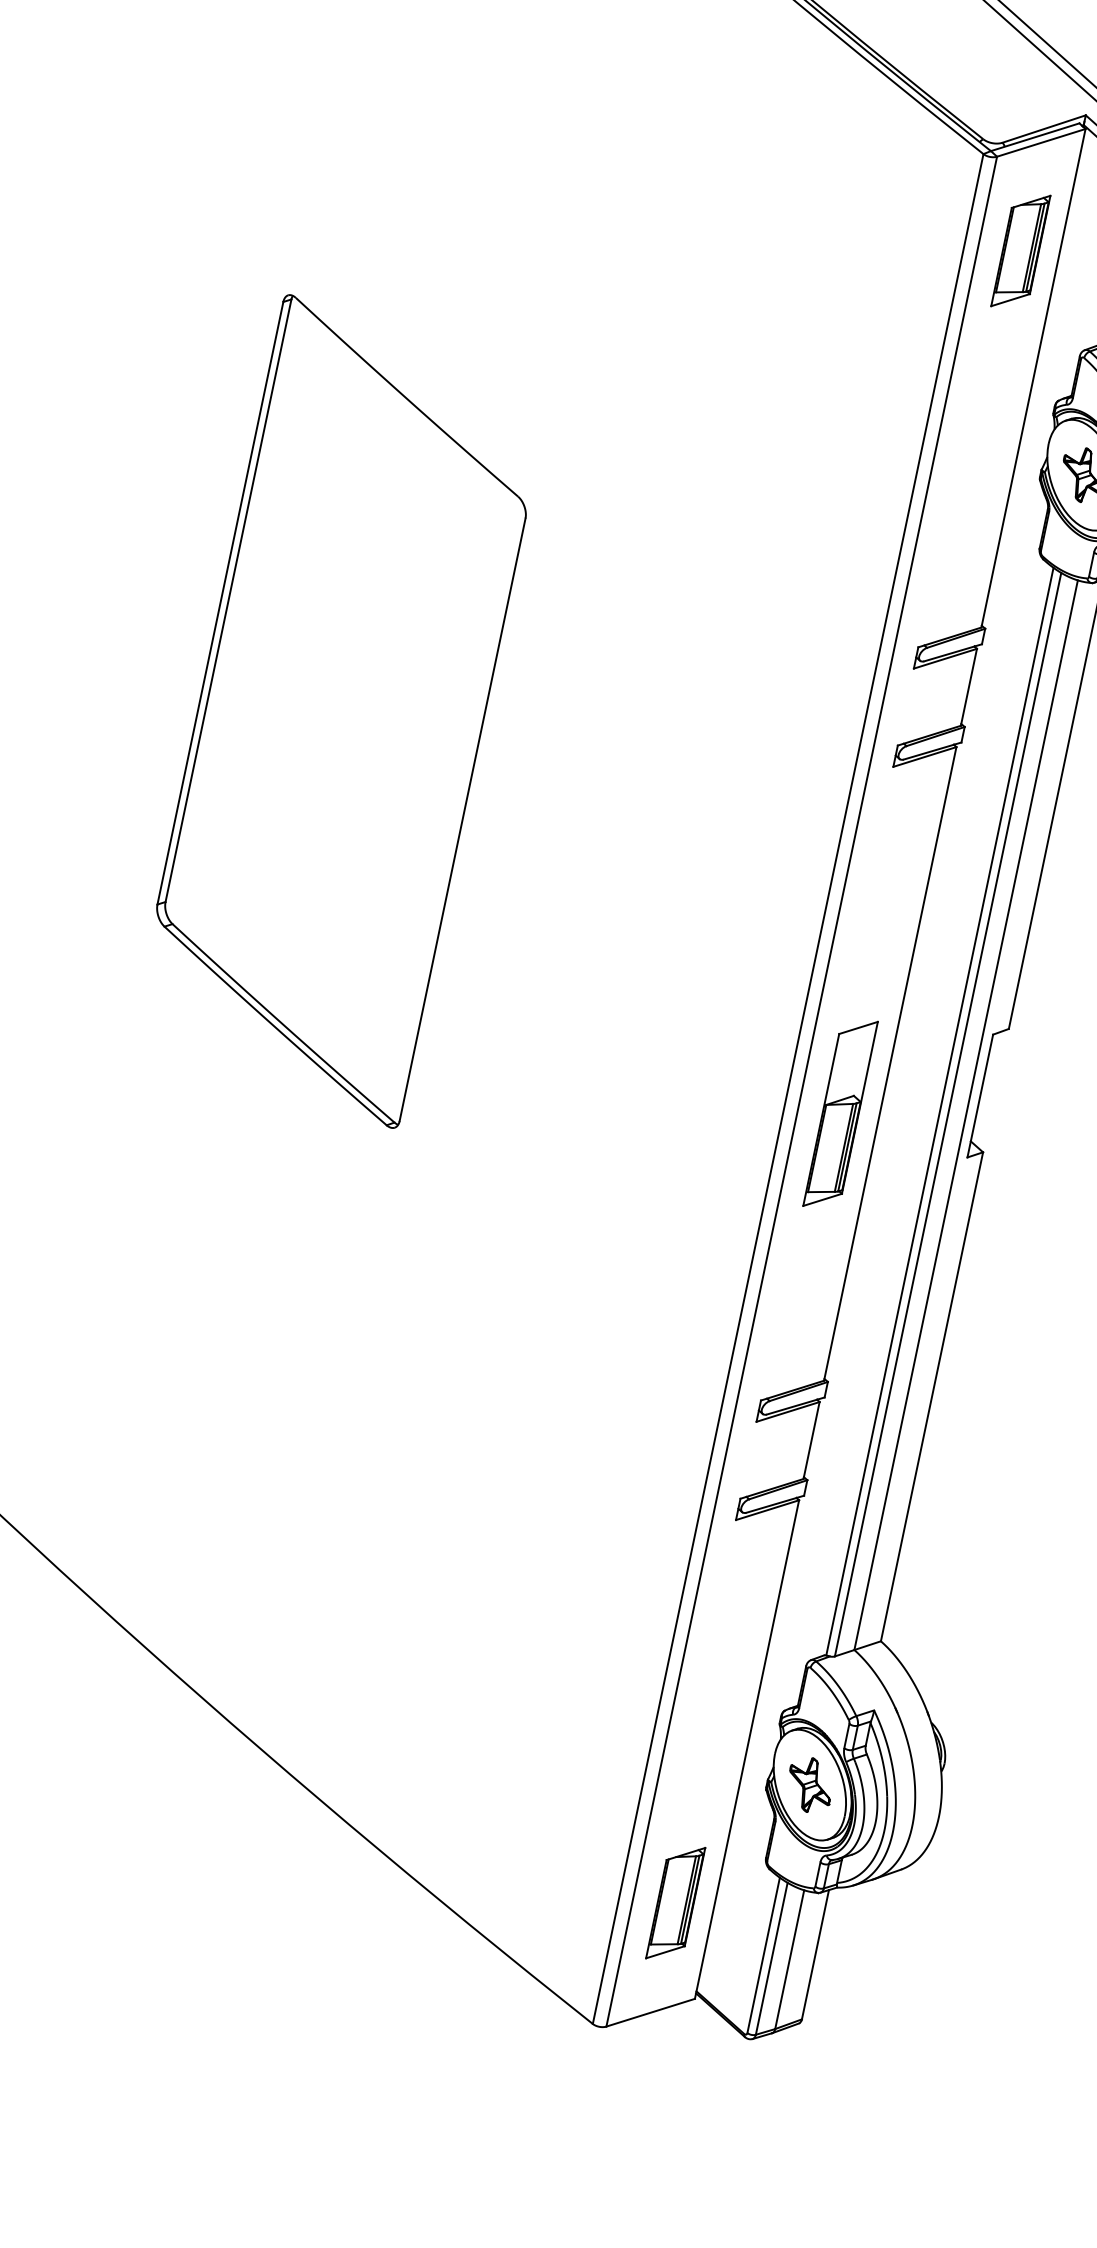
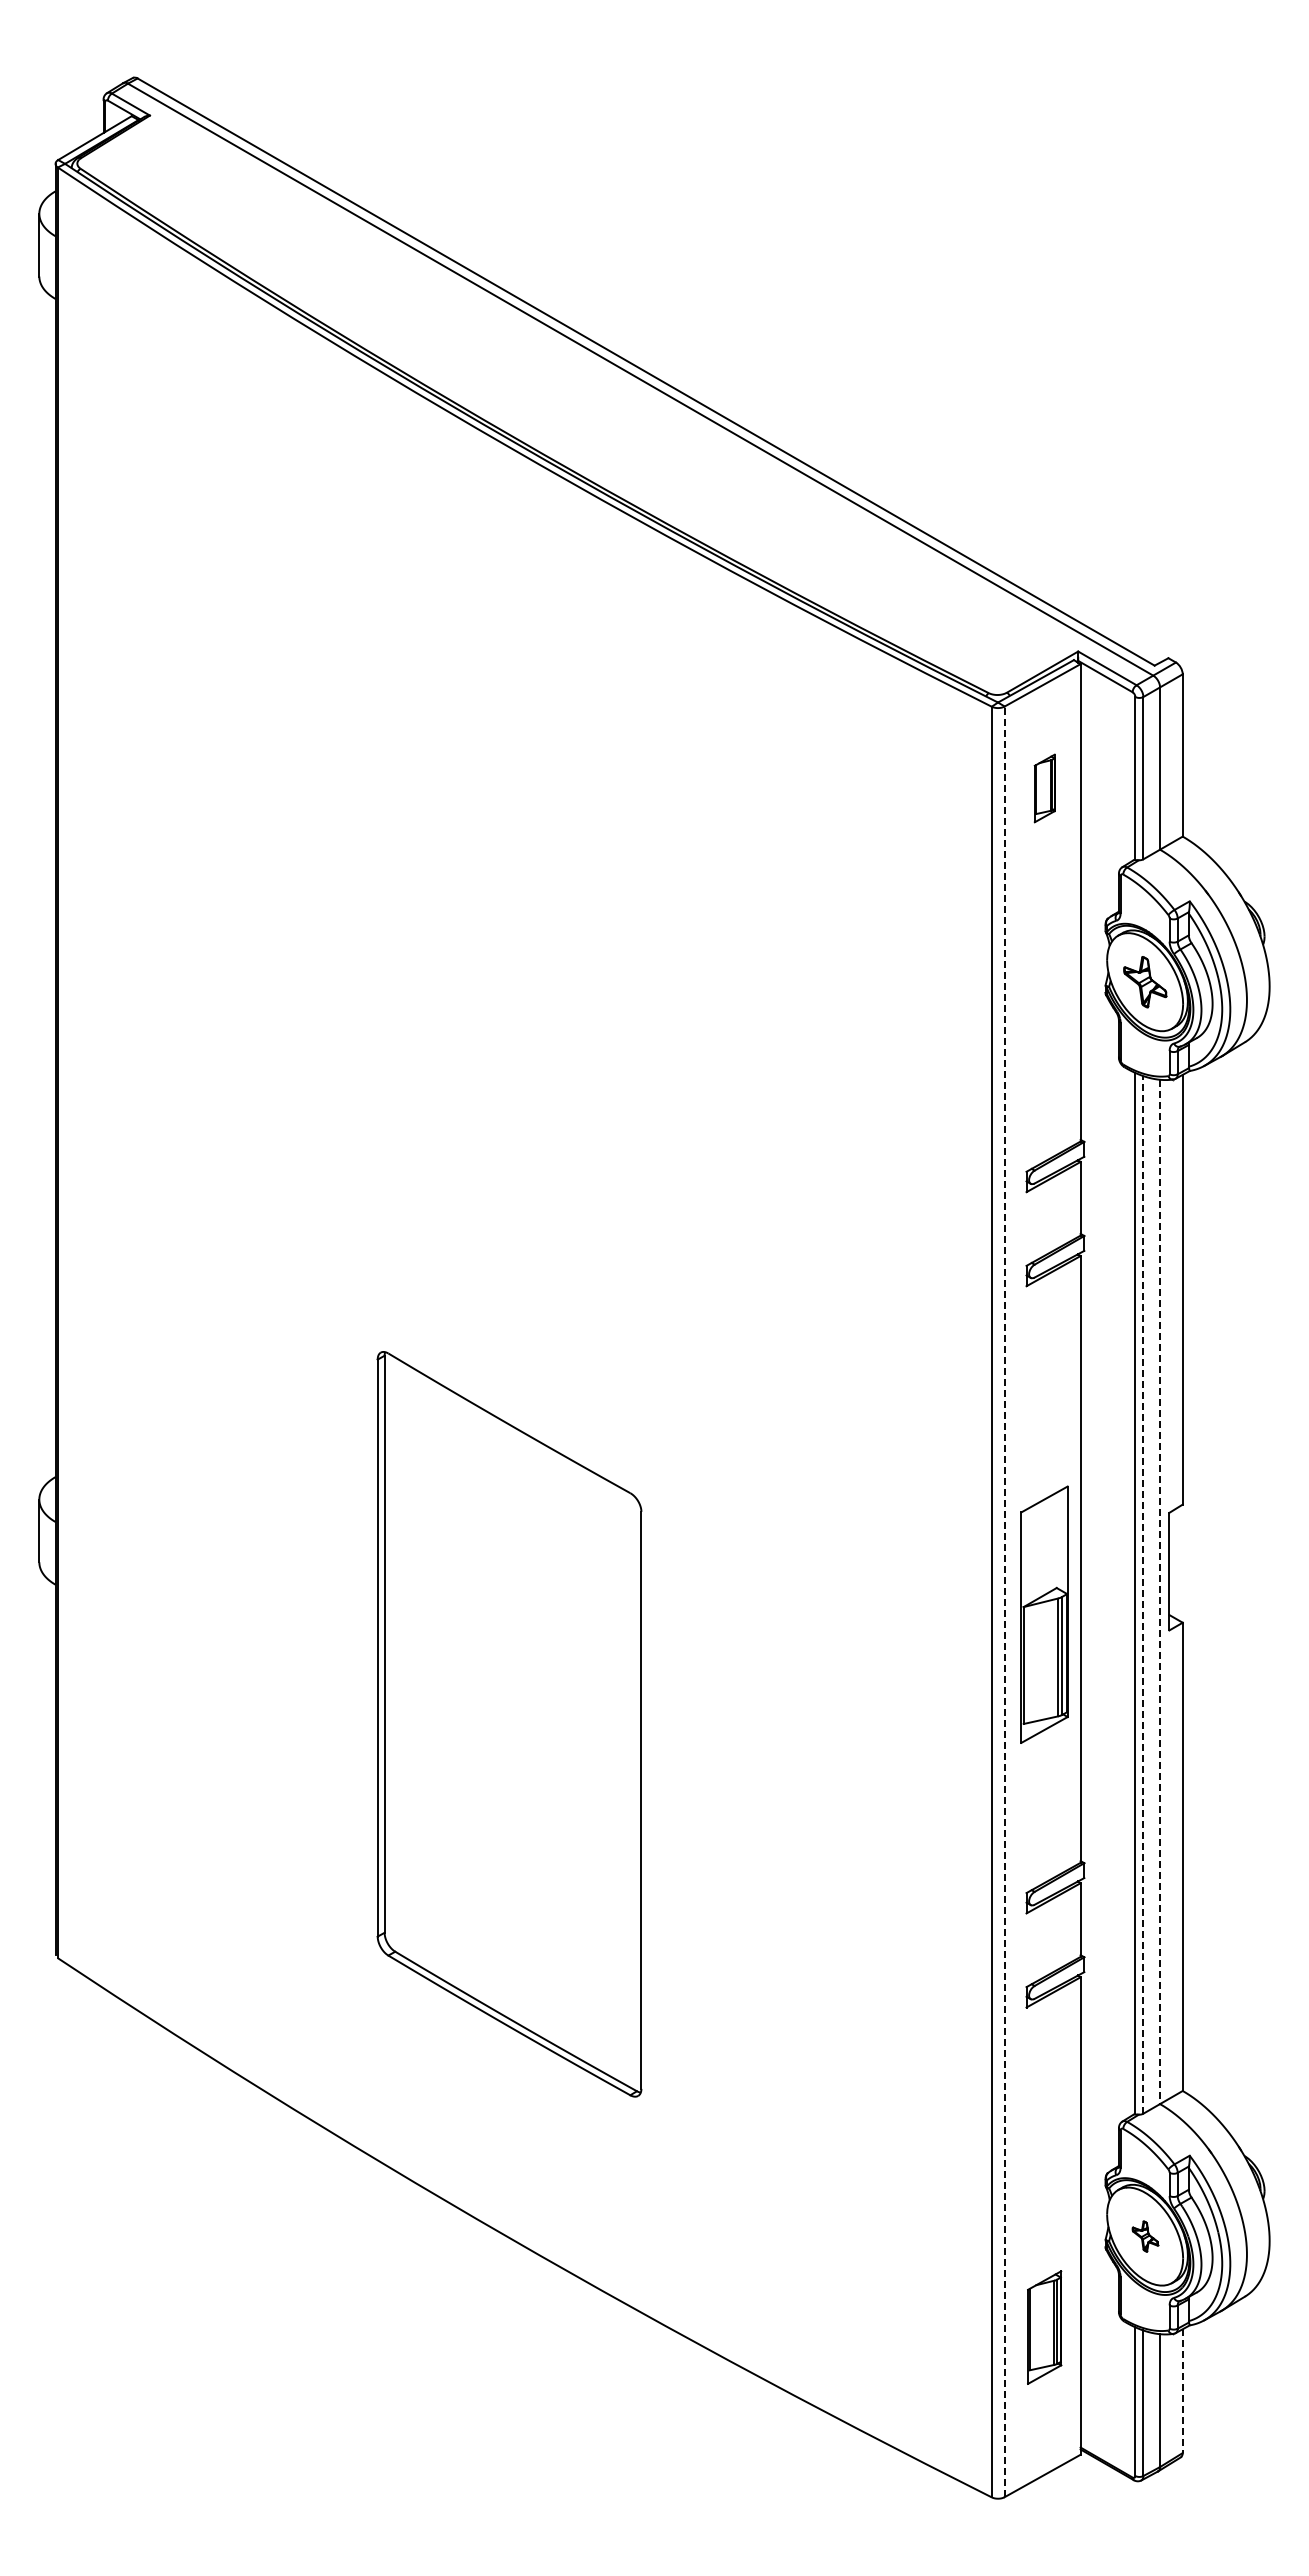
part: (1020, 251) -> (1044, 788), size x0.6
part: (341, 711) -> (509, 1724), moved
line: (801, 1091) -> (1004, 1601), solid -> dashed
part: (840, 1113) -> (1044, 1614), size x1.4
line: (948, 1114) -> (1143, 1594), solid -> dashed
line: (966, 1115) -> (1160, 1592), solid -> dashed
part: (810, 1785) -> (1145, 2236), size x0.6
part: (675, 1903) -> (1044, 2327), moved
line: (815, 1955) -> (1182, 2391), solid -> dashed

